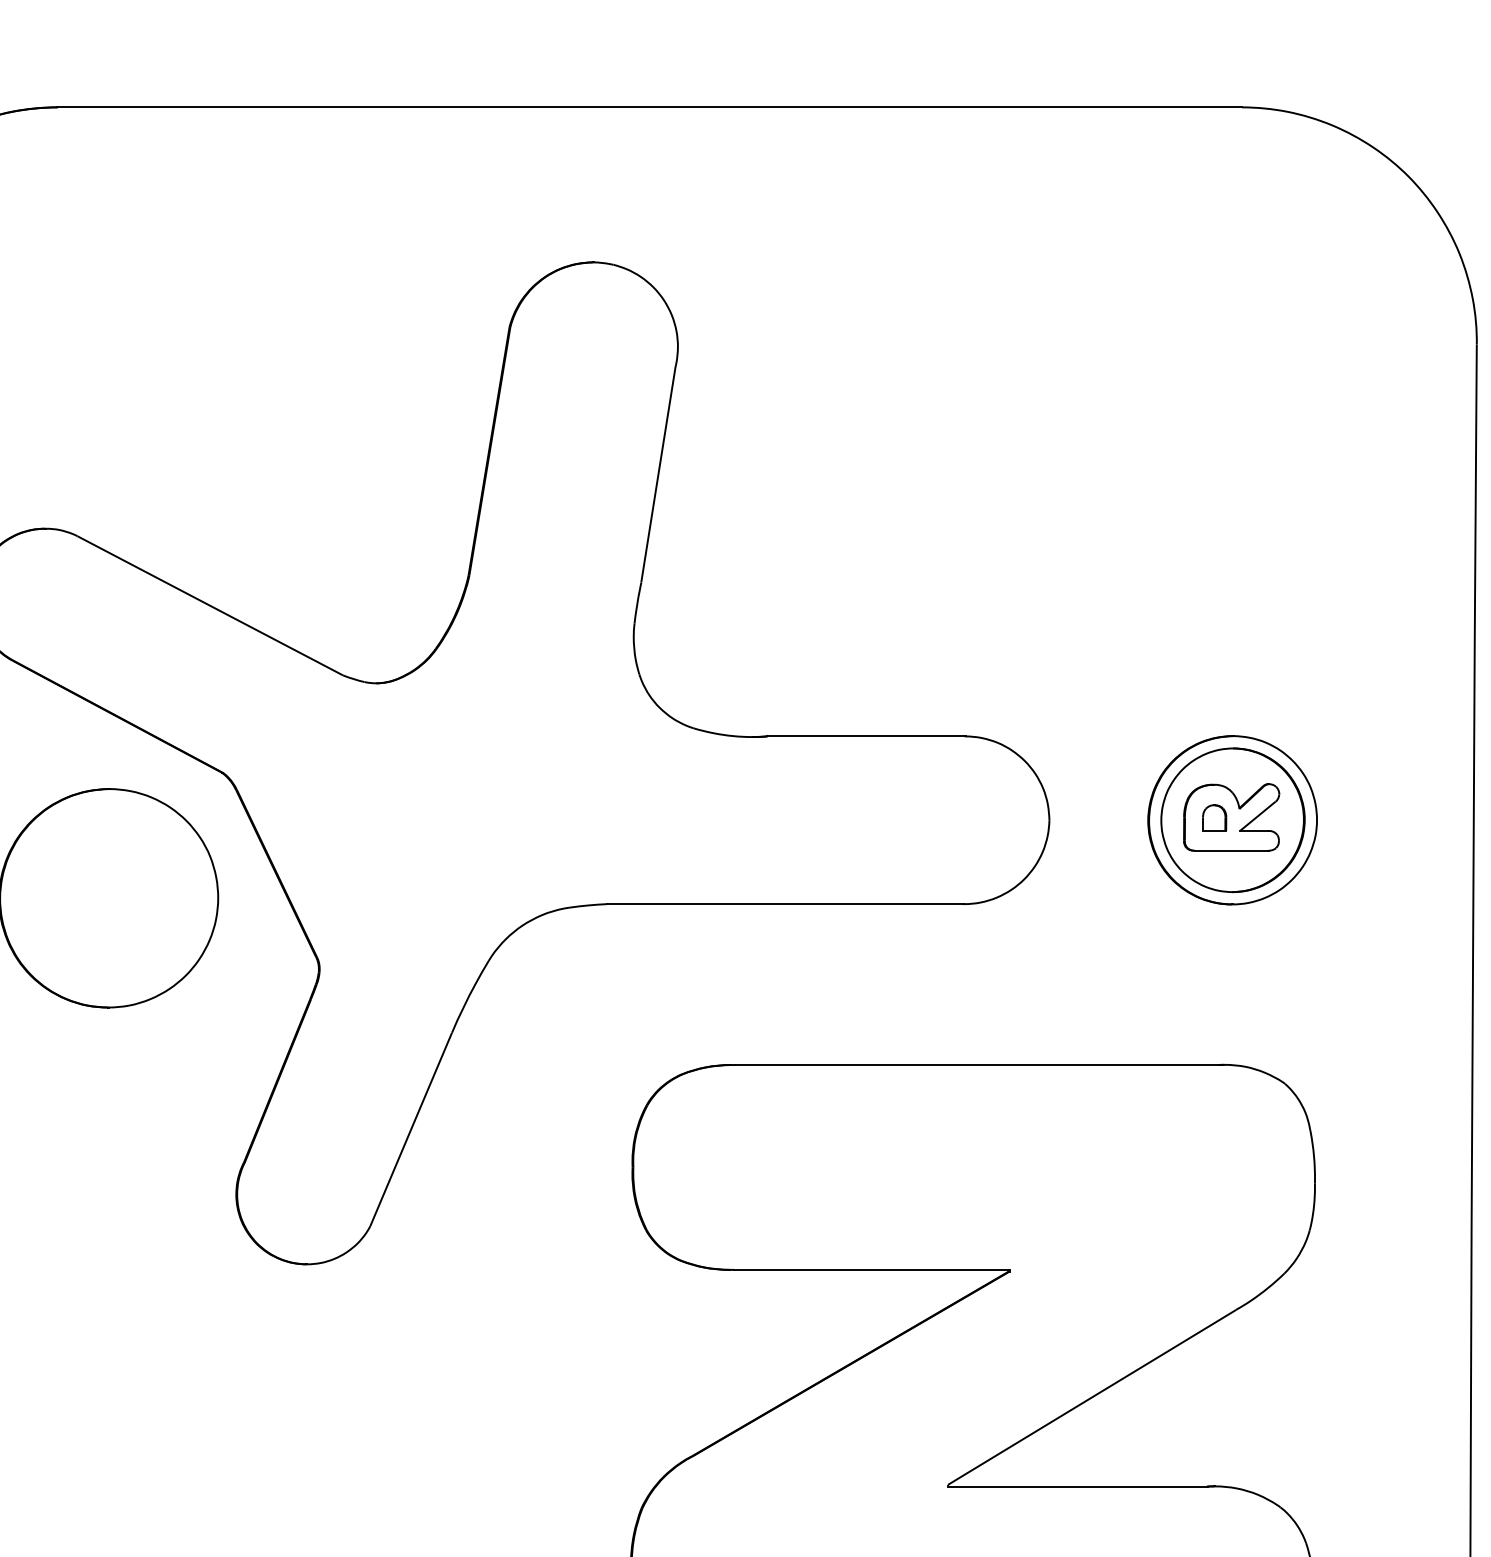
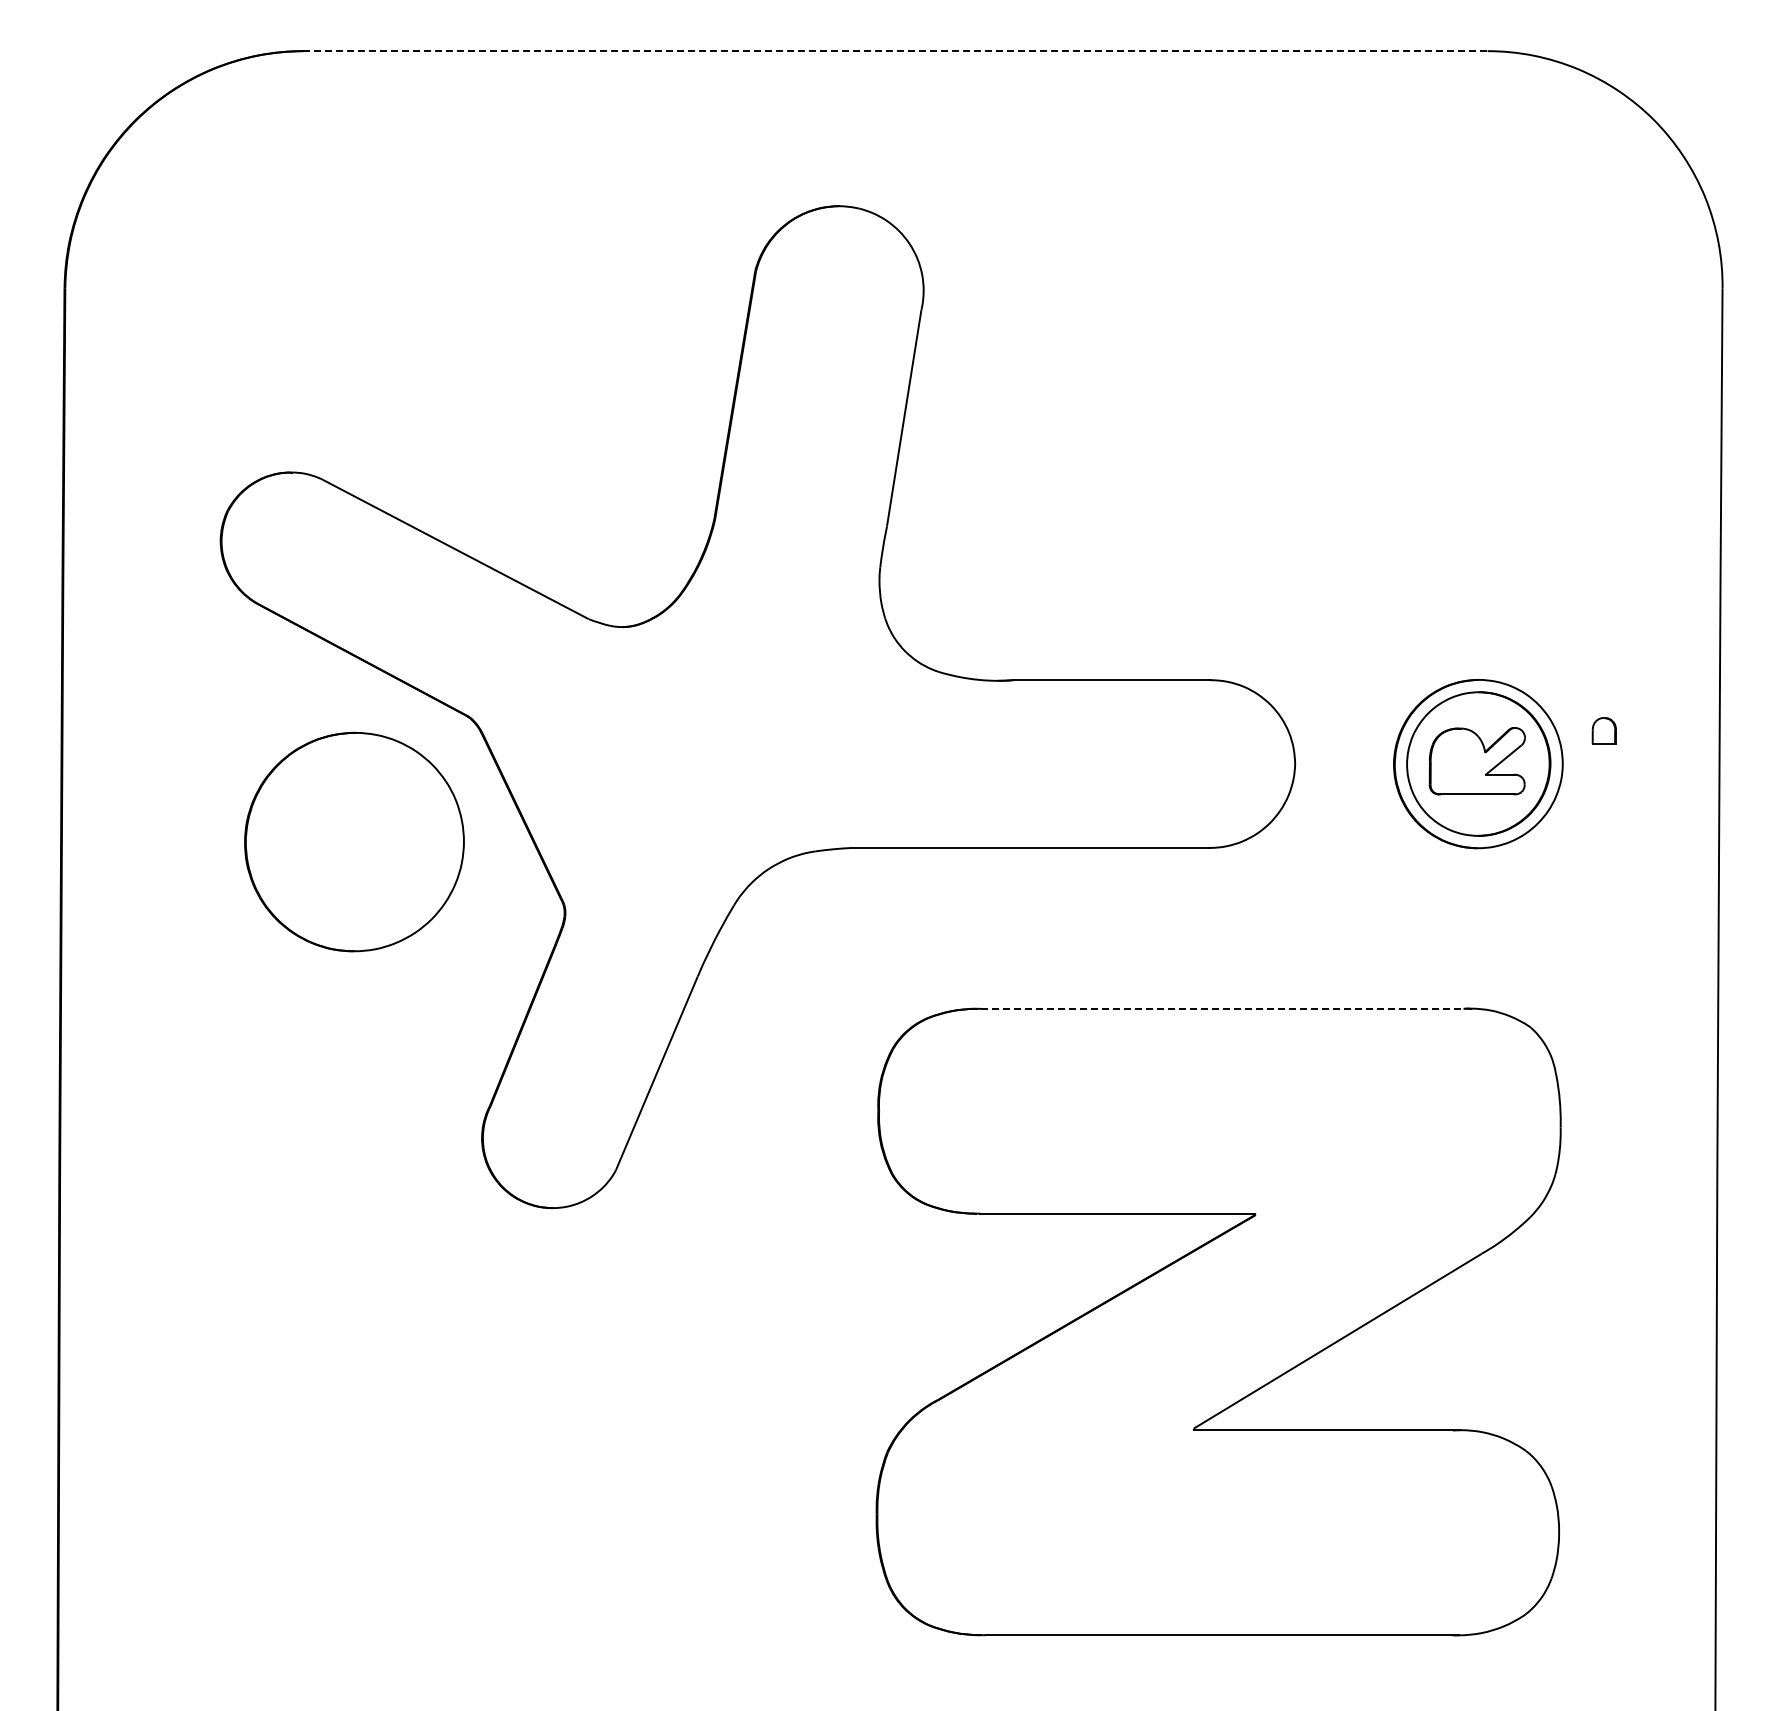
line: (649, 107) -> (895, 51), solid -> dashed
part: (1213, 817) -> (1603, 730), moved
line: (976, 1064) -> (1222, 1008), solid -> dashed

